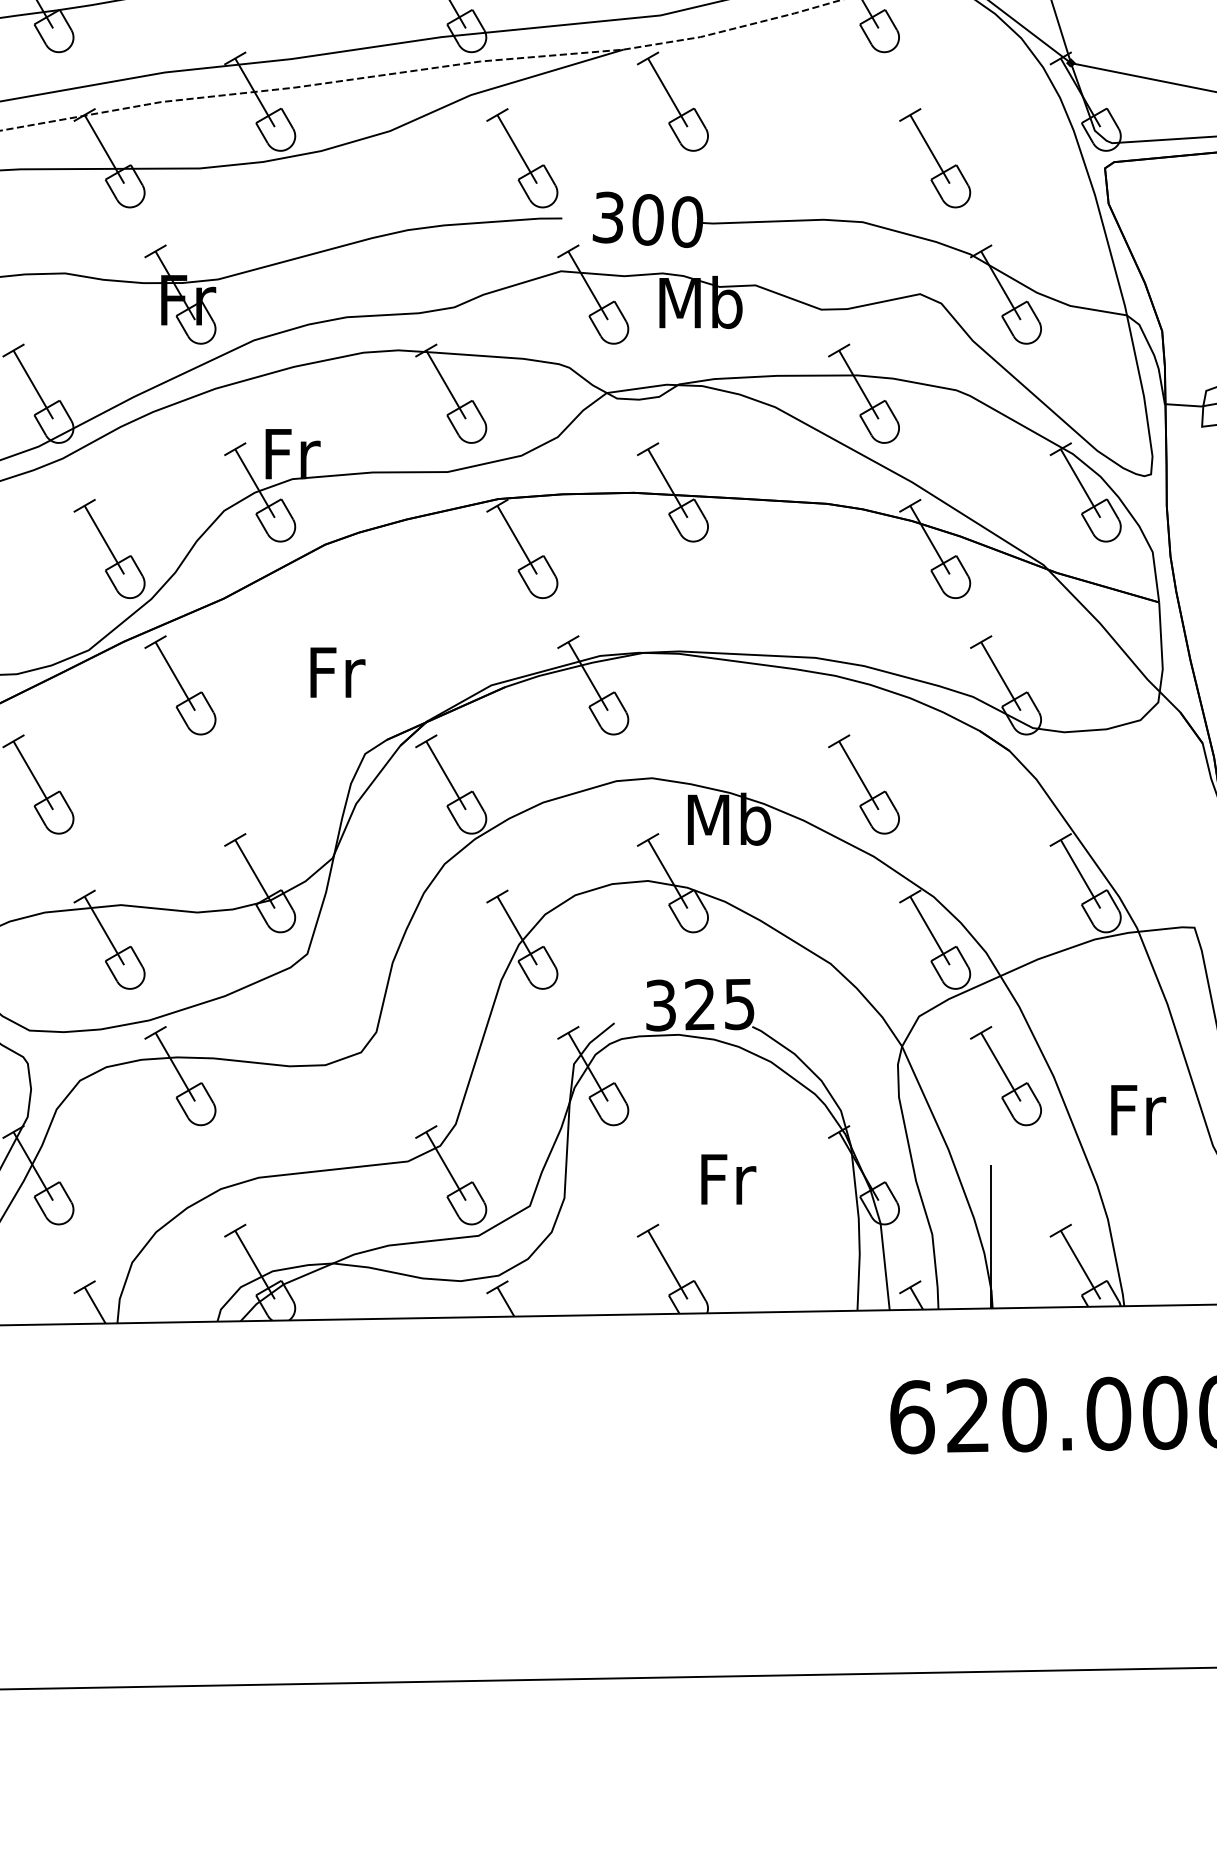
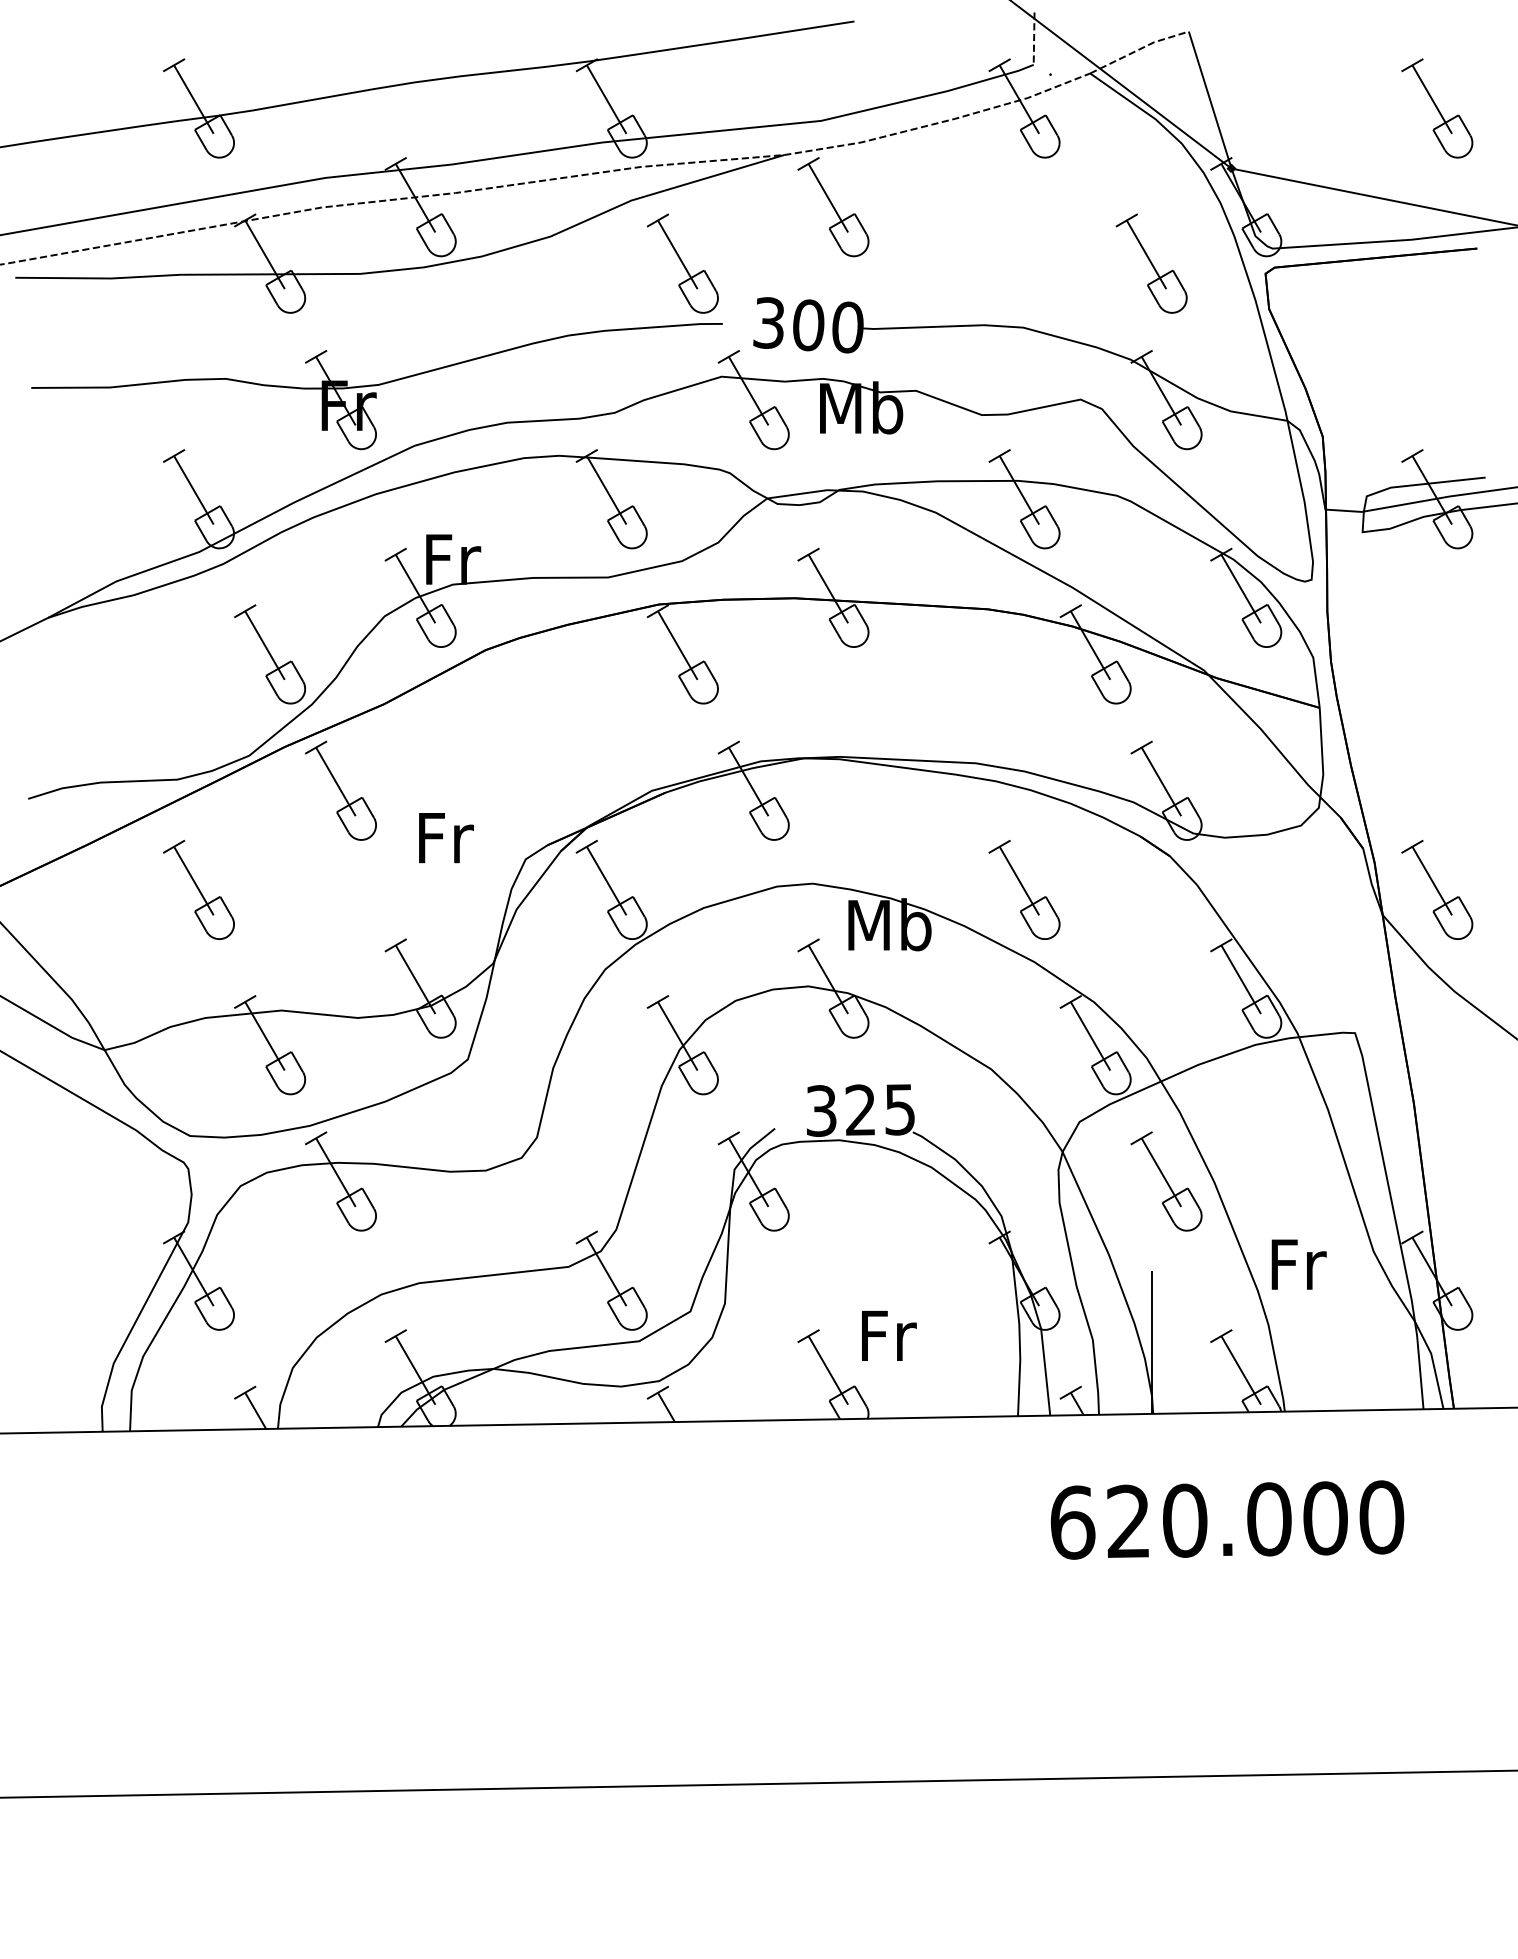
part: (934, 158) -> (1151, 263), moved
text: (337, 673) -> (446, 838), moved
text: (1137, 1110) -> (1298, 1264), moved
text: (728, 1179) -> (889, 1335), moved

